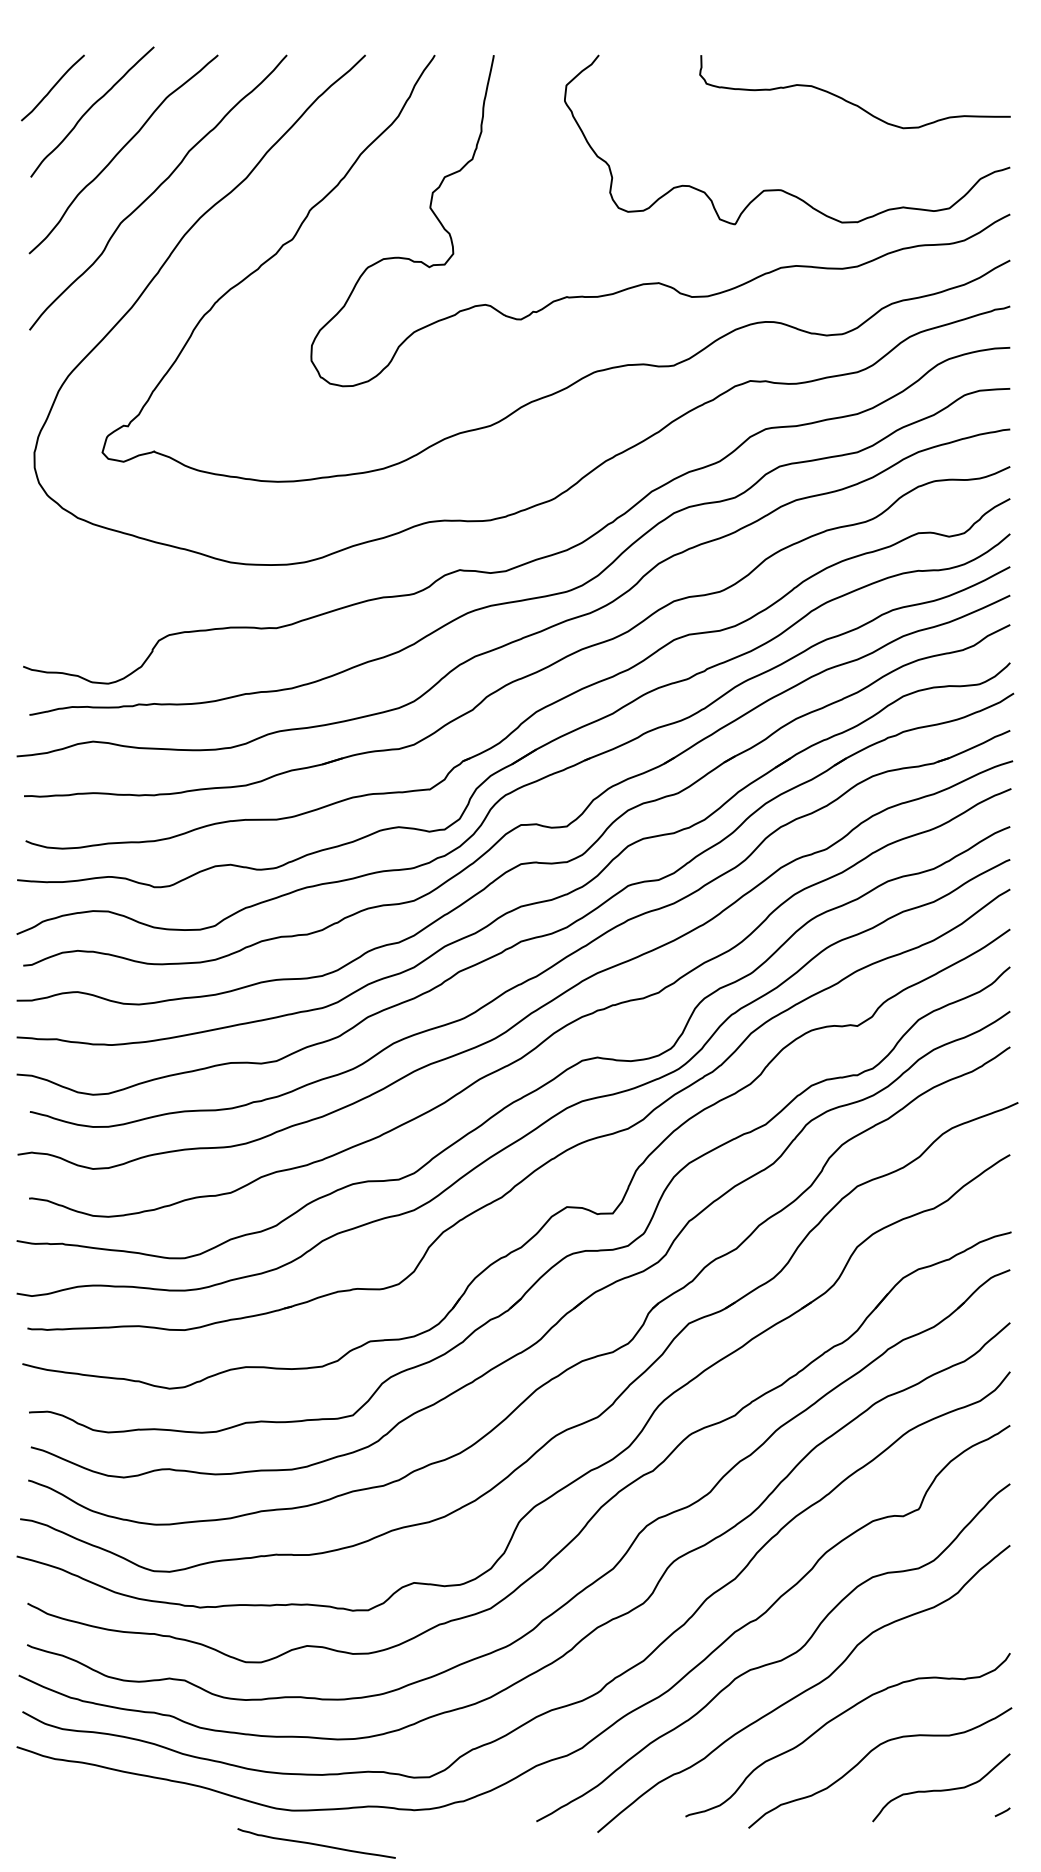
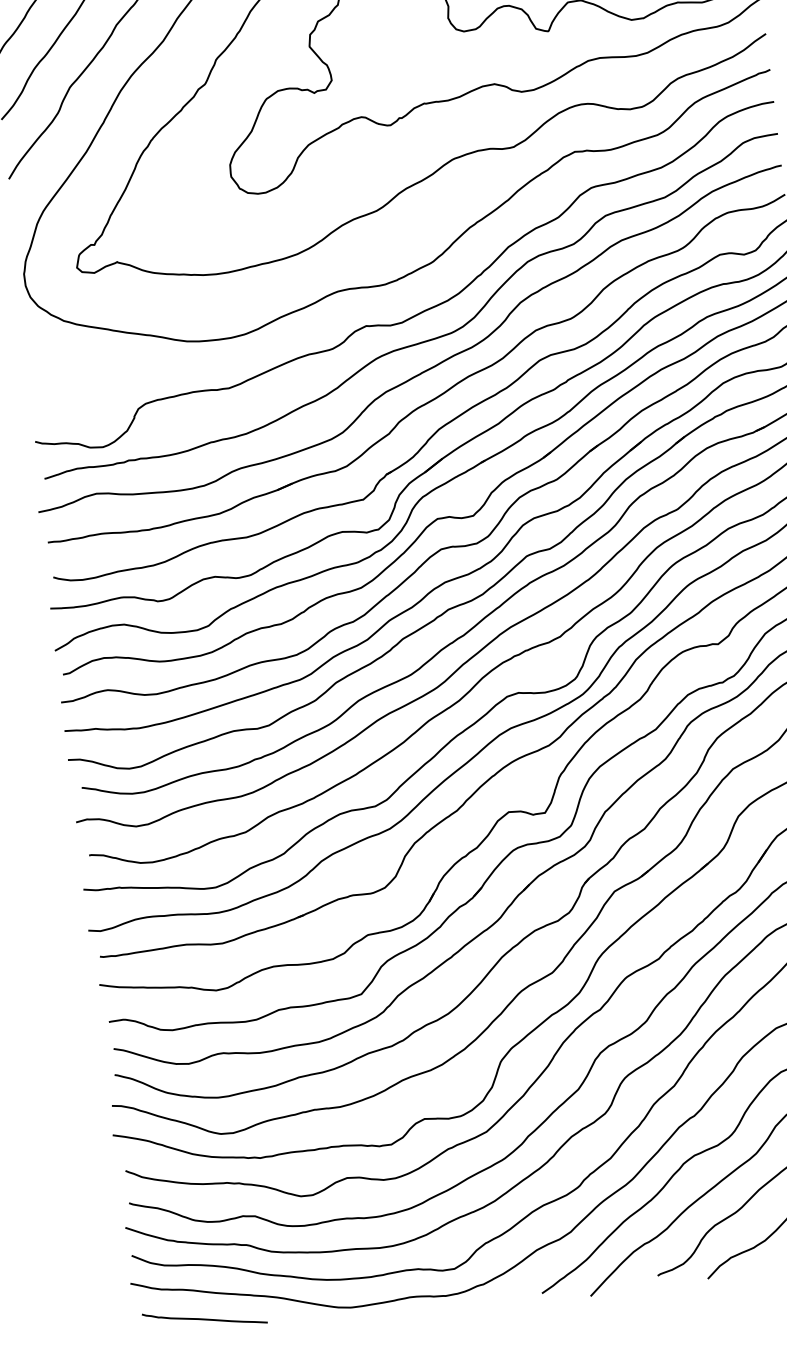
curve: (316, 1843) -> (204, 1318), moved

